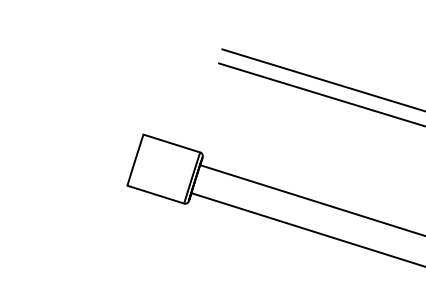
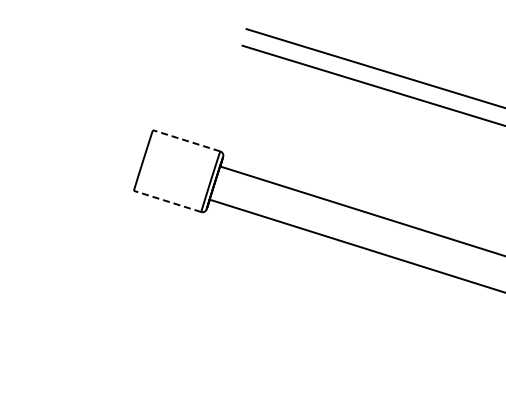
line: (171, 143) -> (186, 140), solid -> dashed
line: (155, 194) -> (167, 201), solid -> dashed

